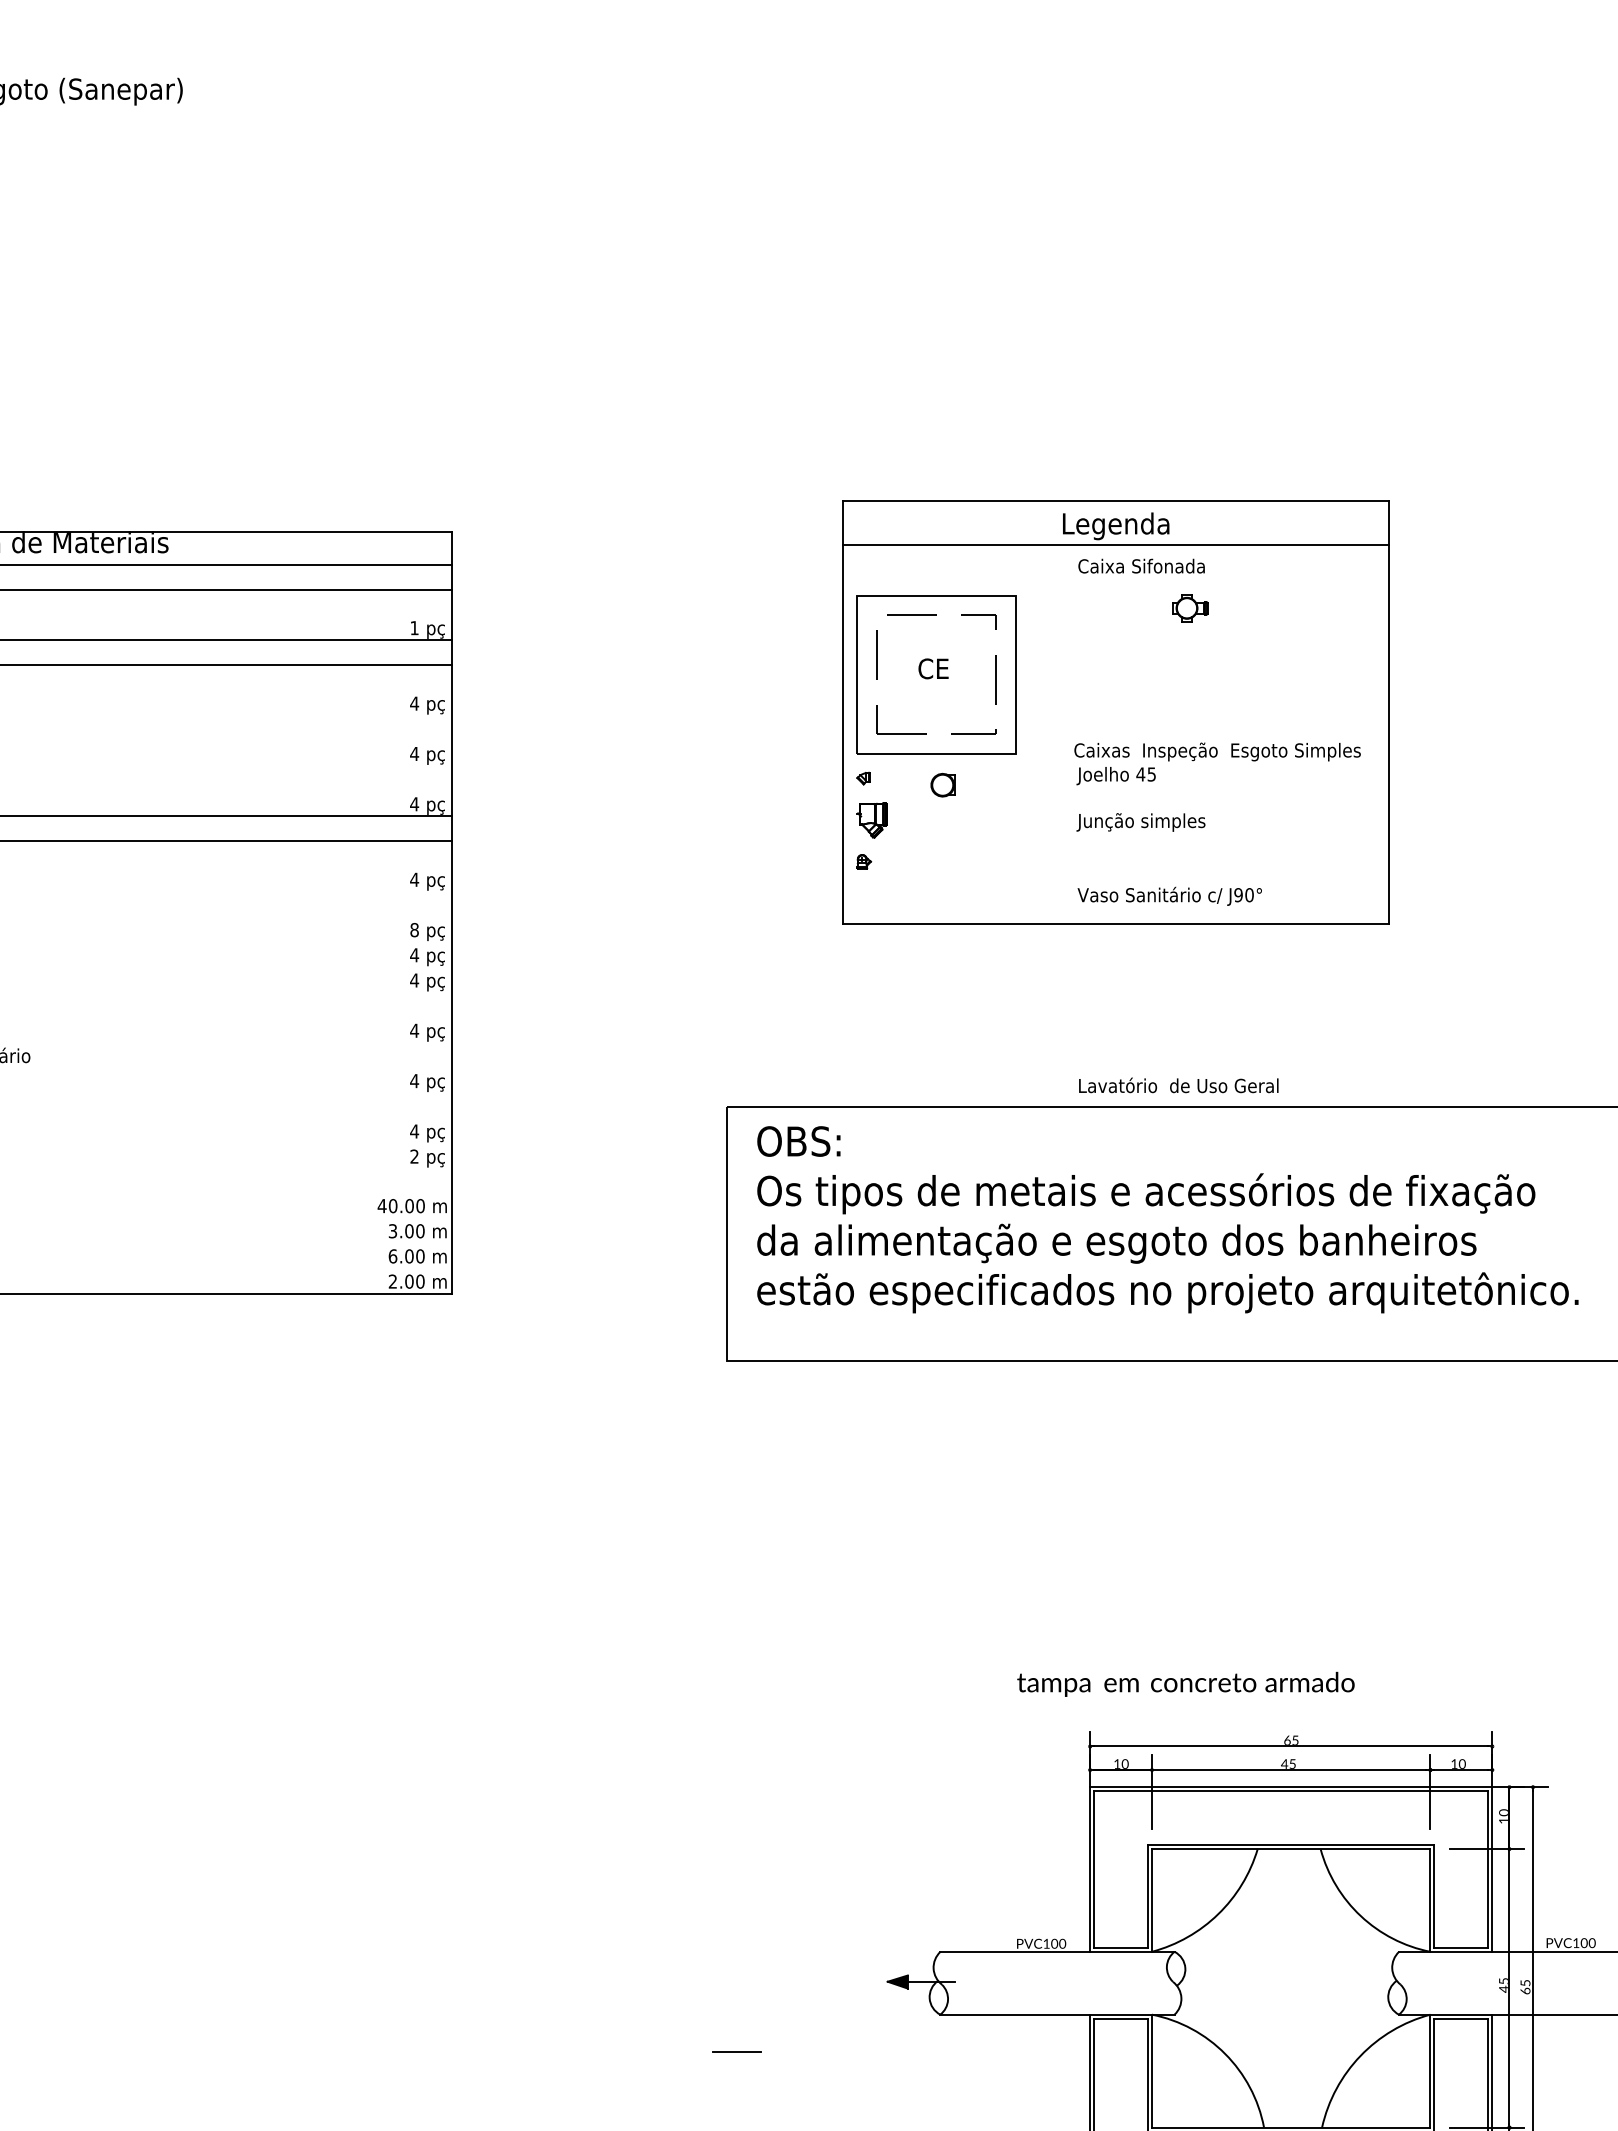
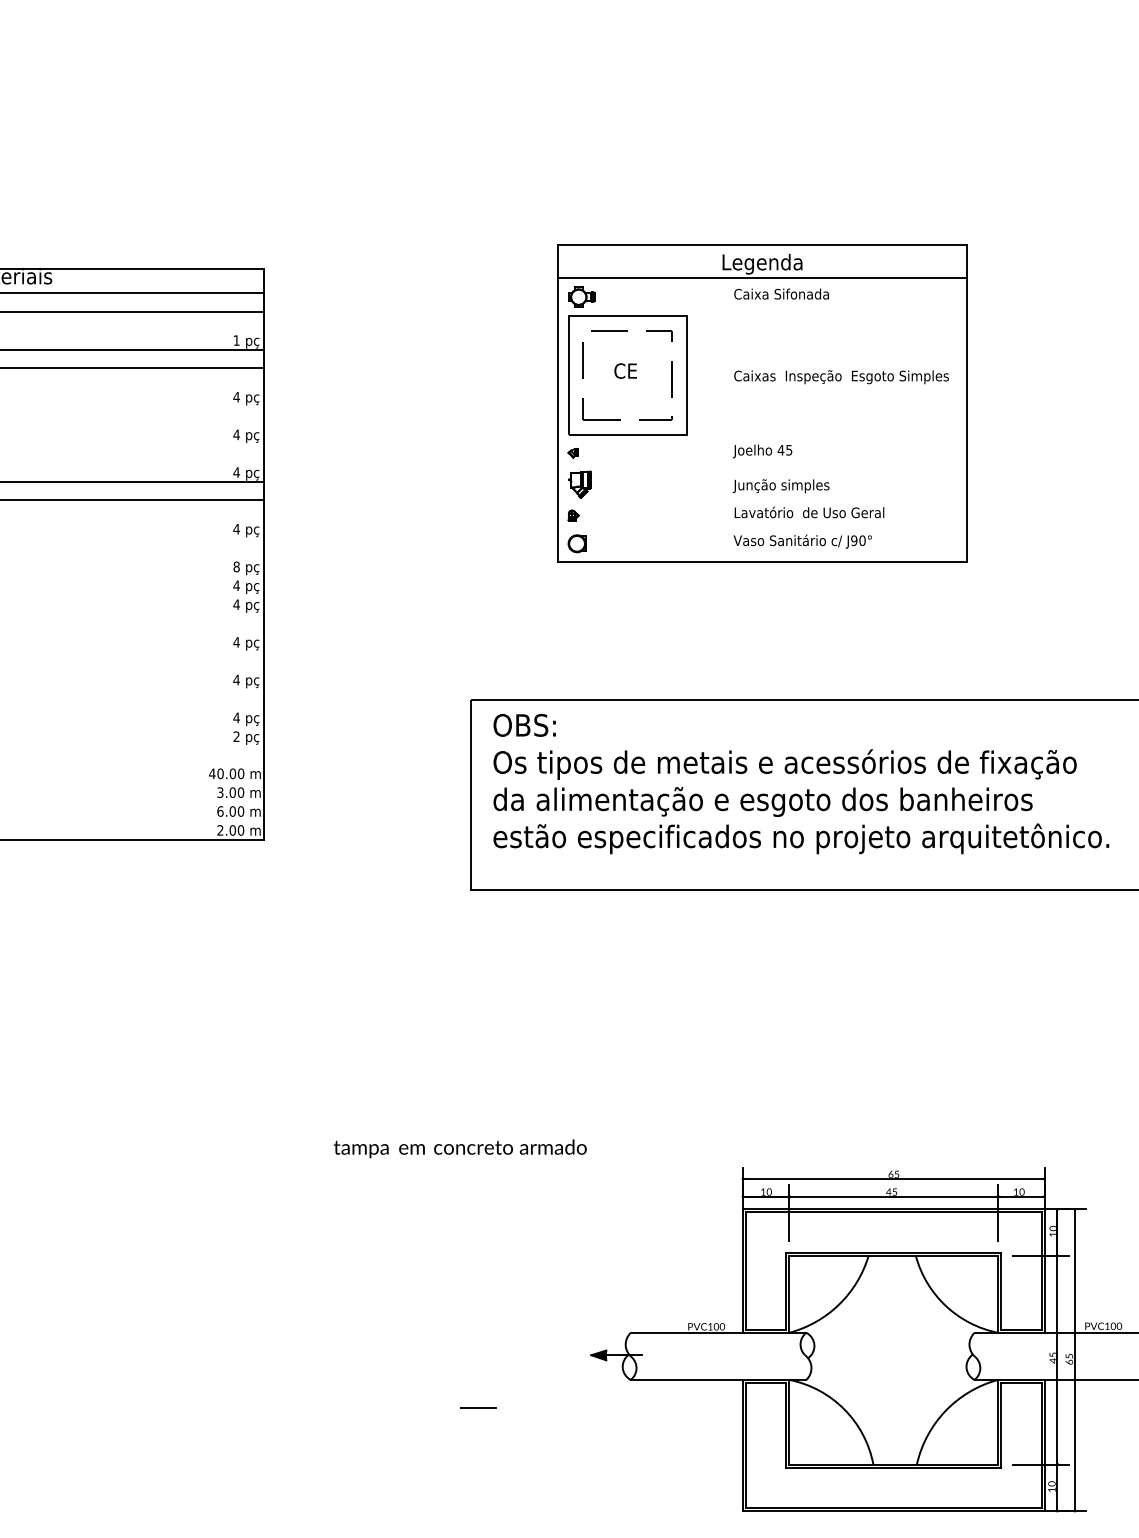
part: (1190, 608) -> (581, 297), moved
text: (1217, 751) -> (841, 376), moved
part: (942, 784) -> (576, 543), moved
text: (1178, 1085) -> (809, 512), moved
text: (1185, 1683) -> (459, 1148), moved

